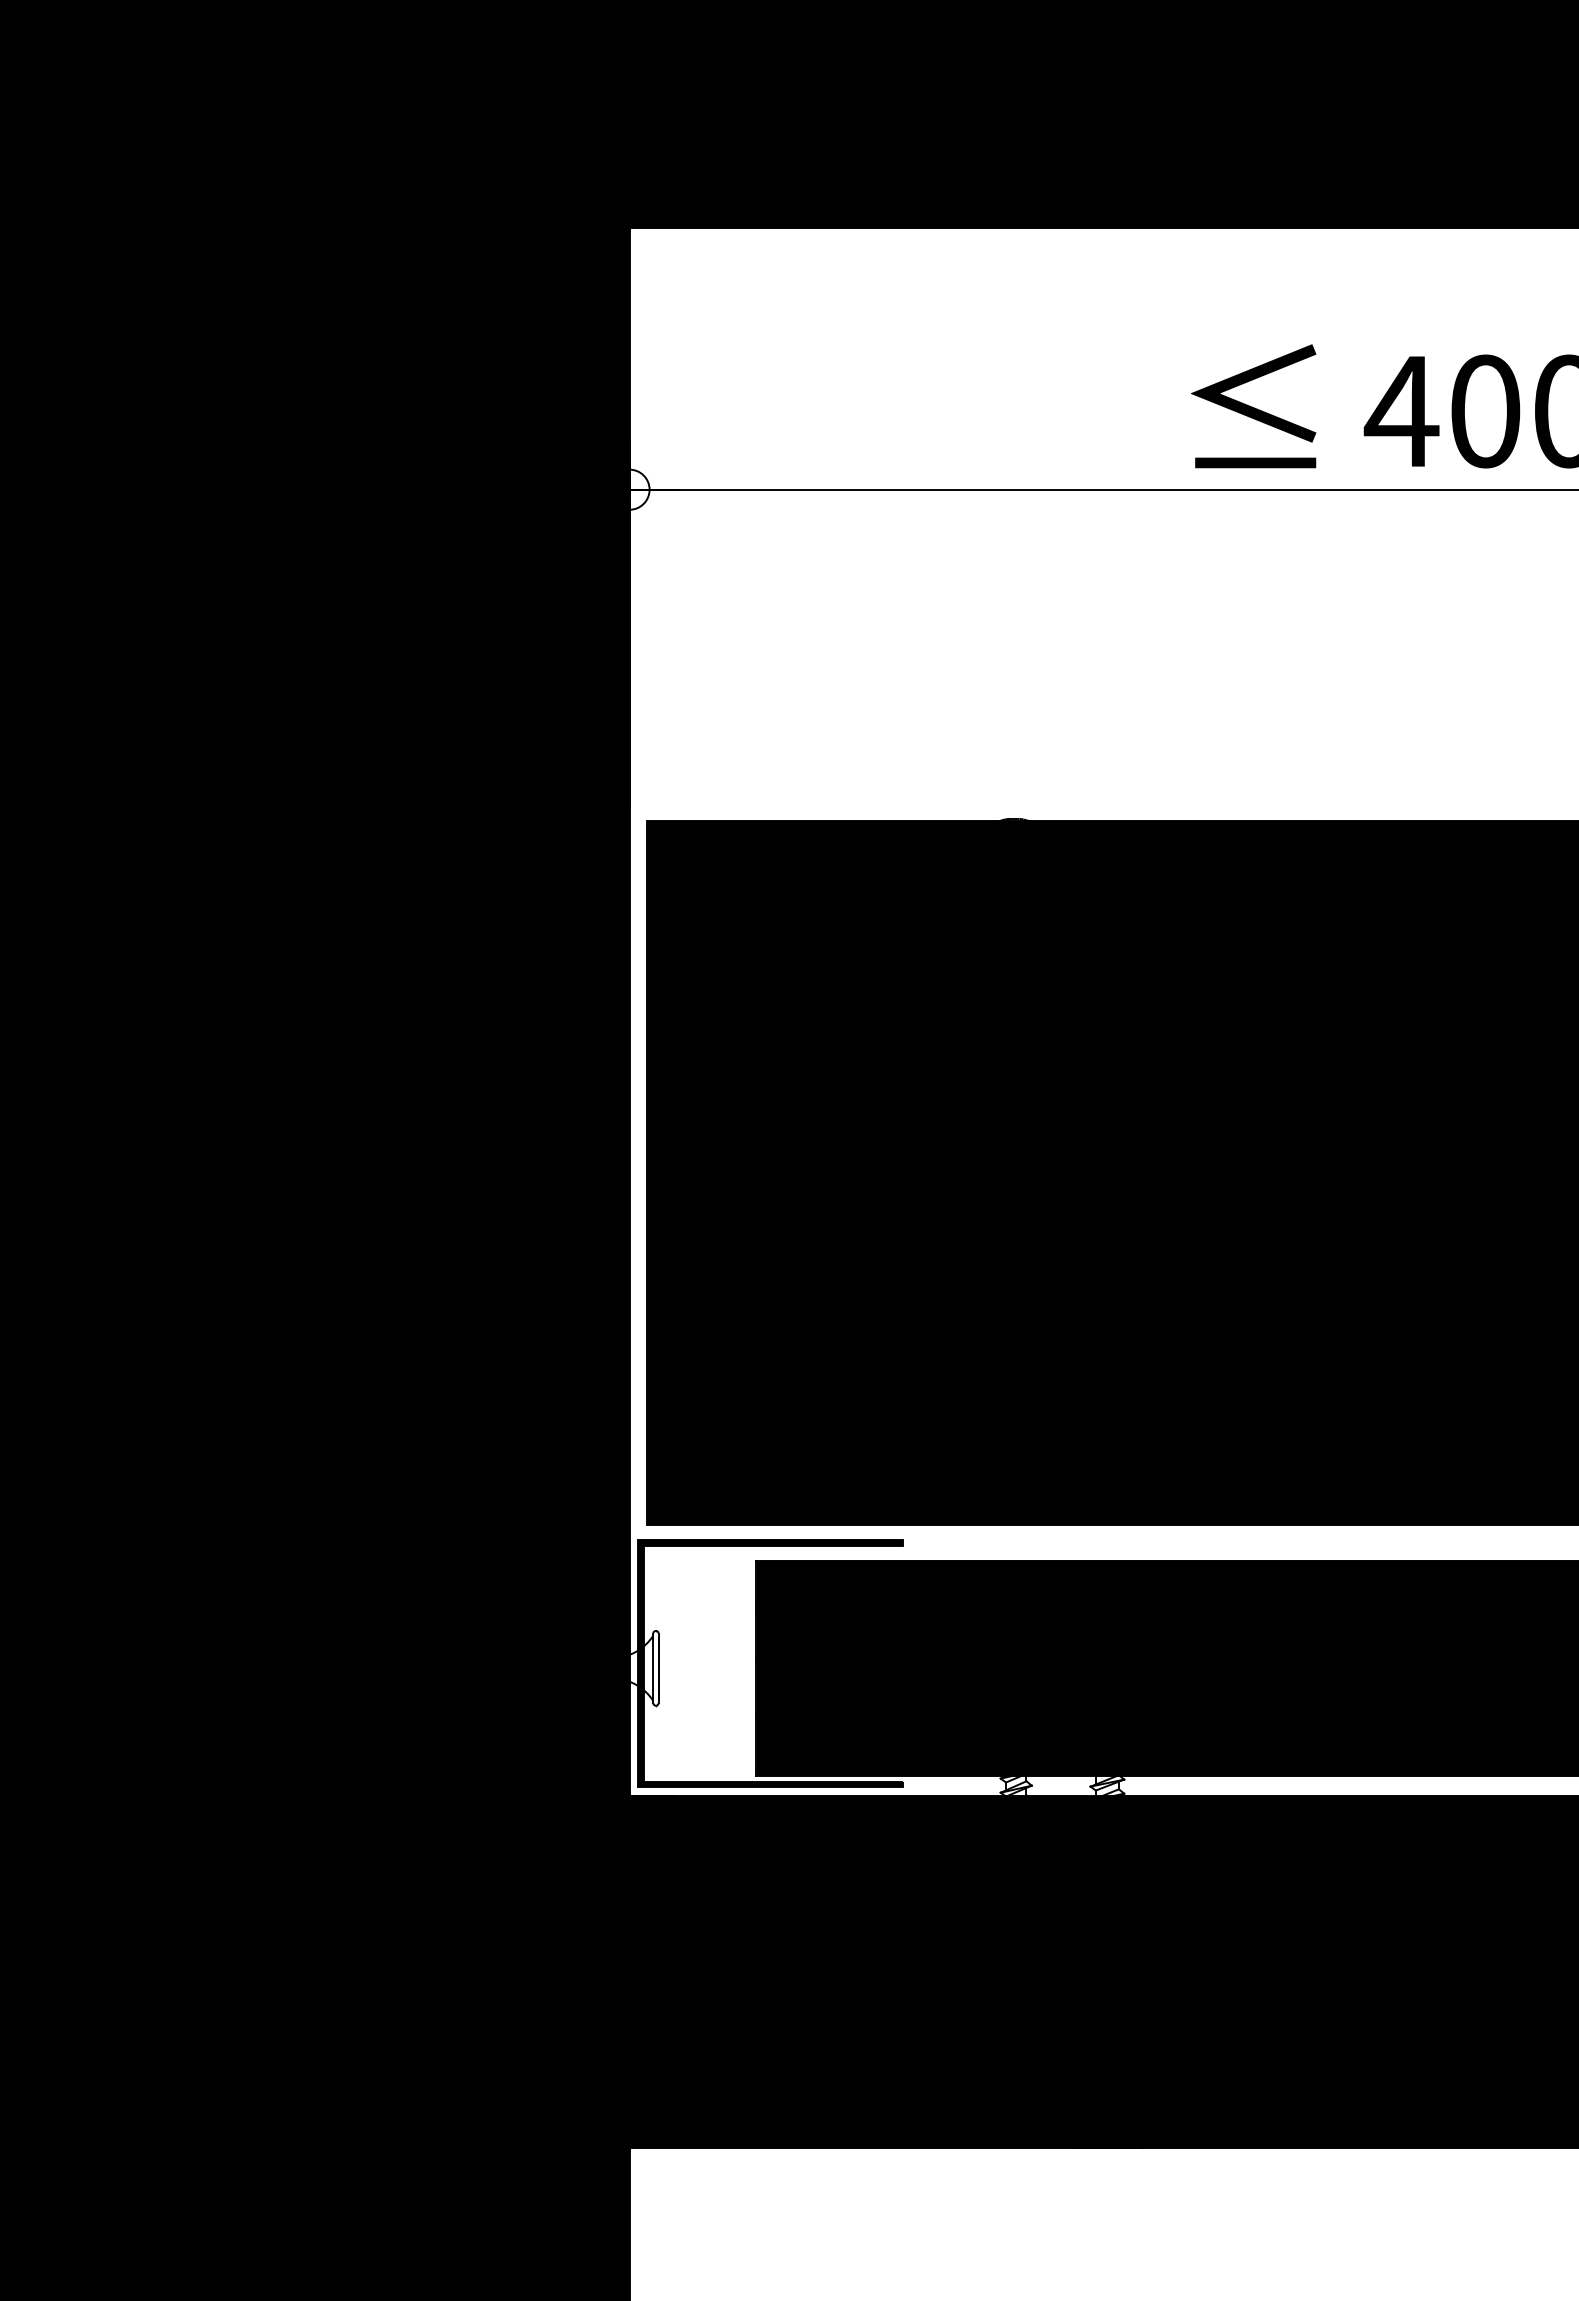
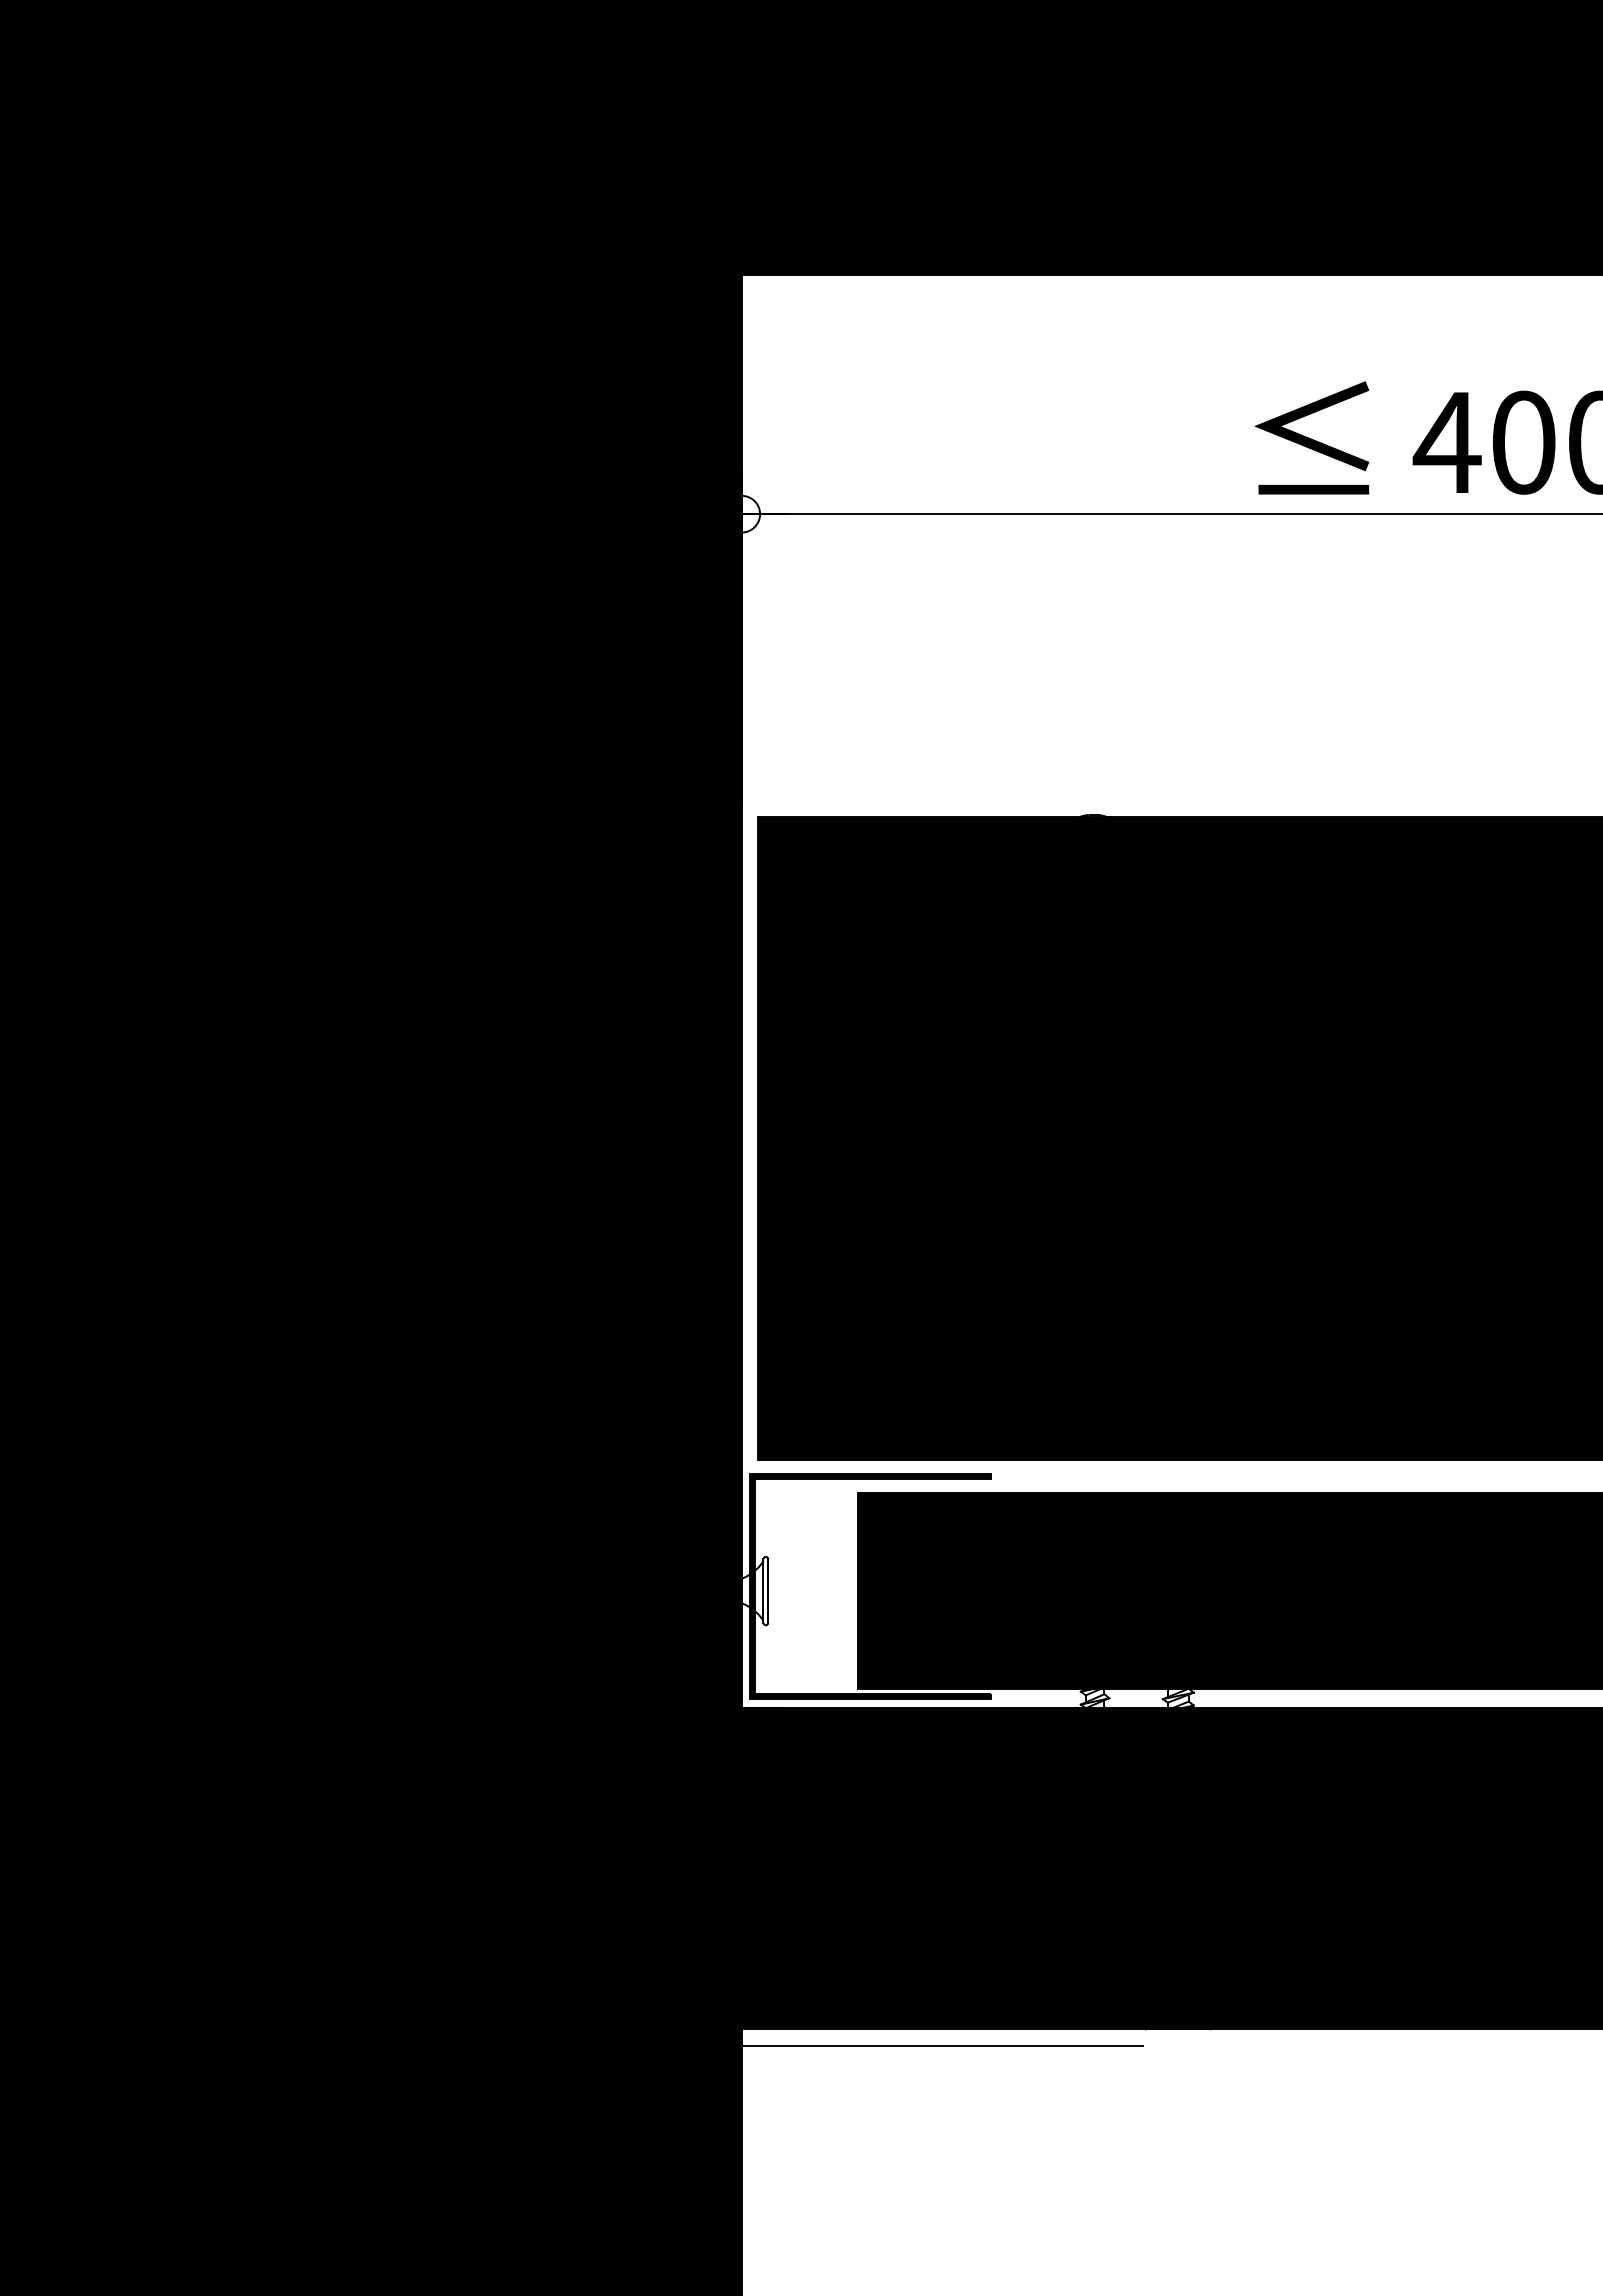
line: (848, 2165) -> (941, 2045), added

